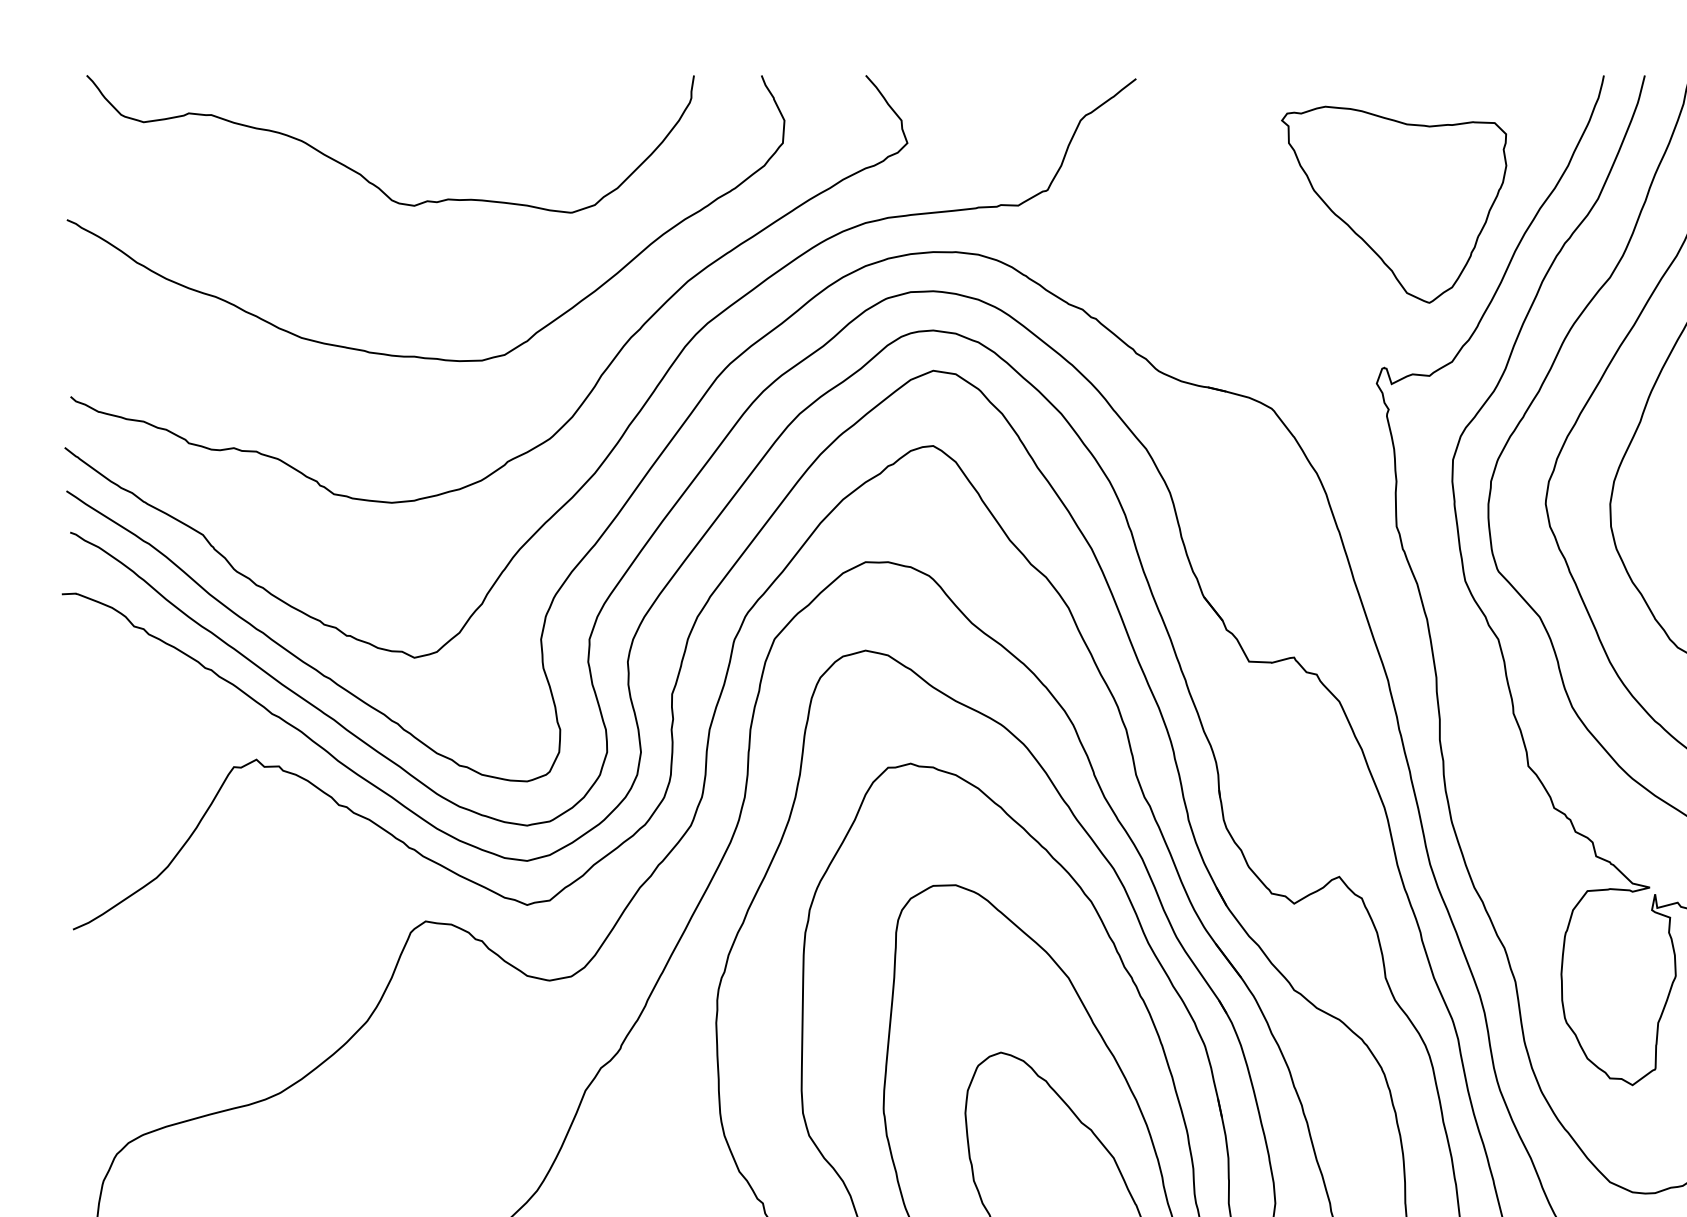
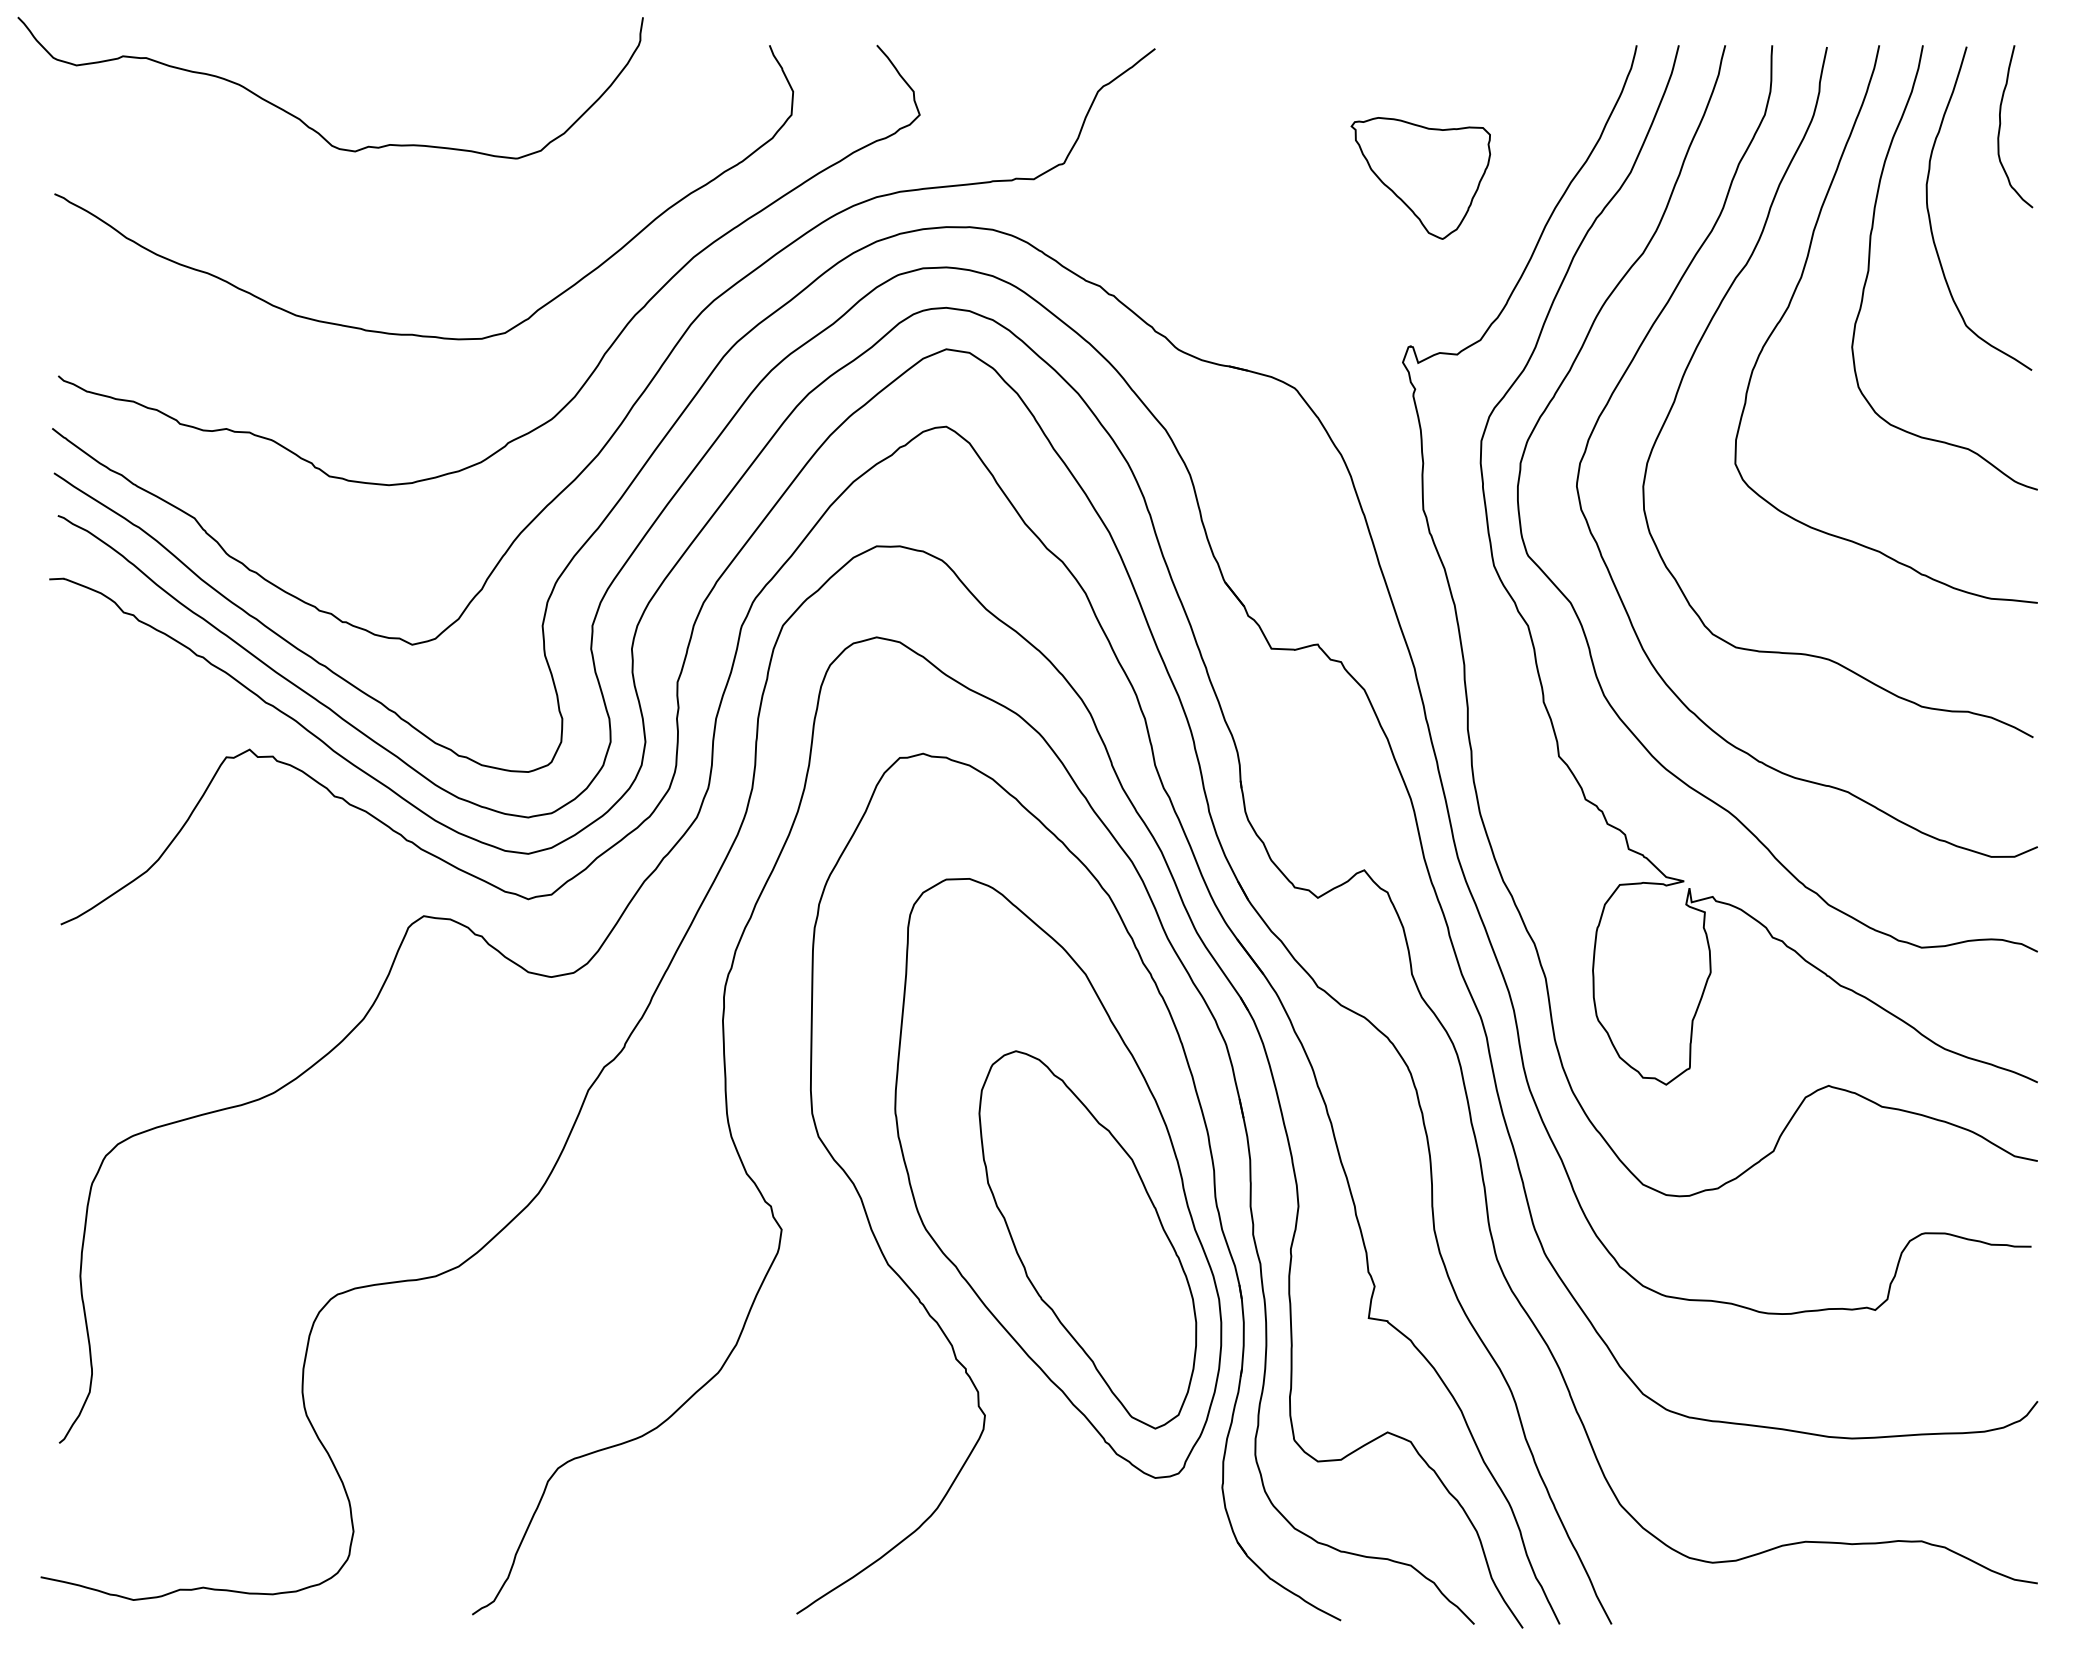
curve: (361, 173) -> (300, 118), moved
part: (1393, 204) -> (1420, 178), size x0.6

